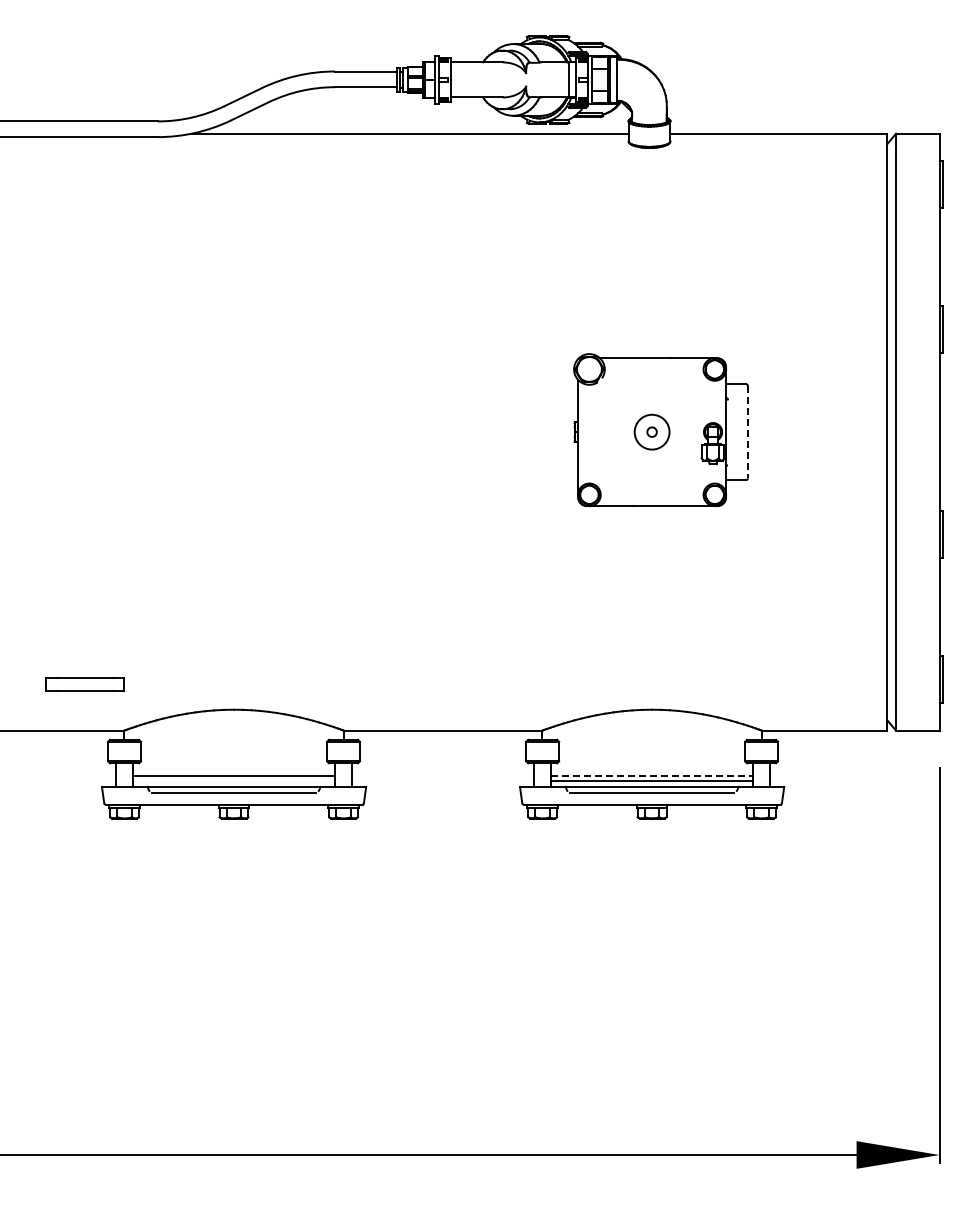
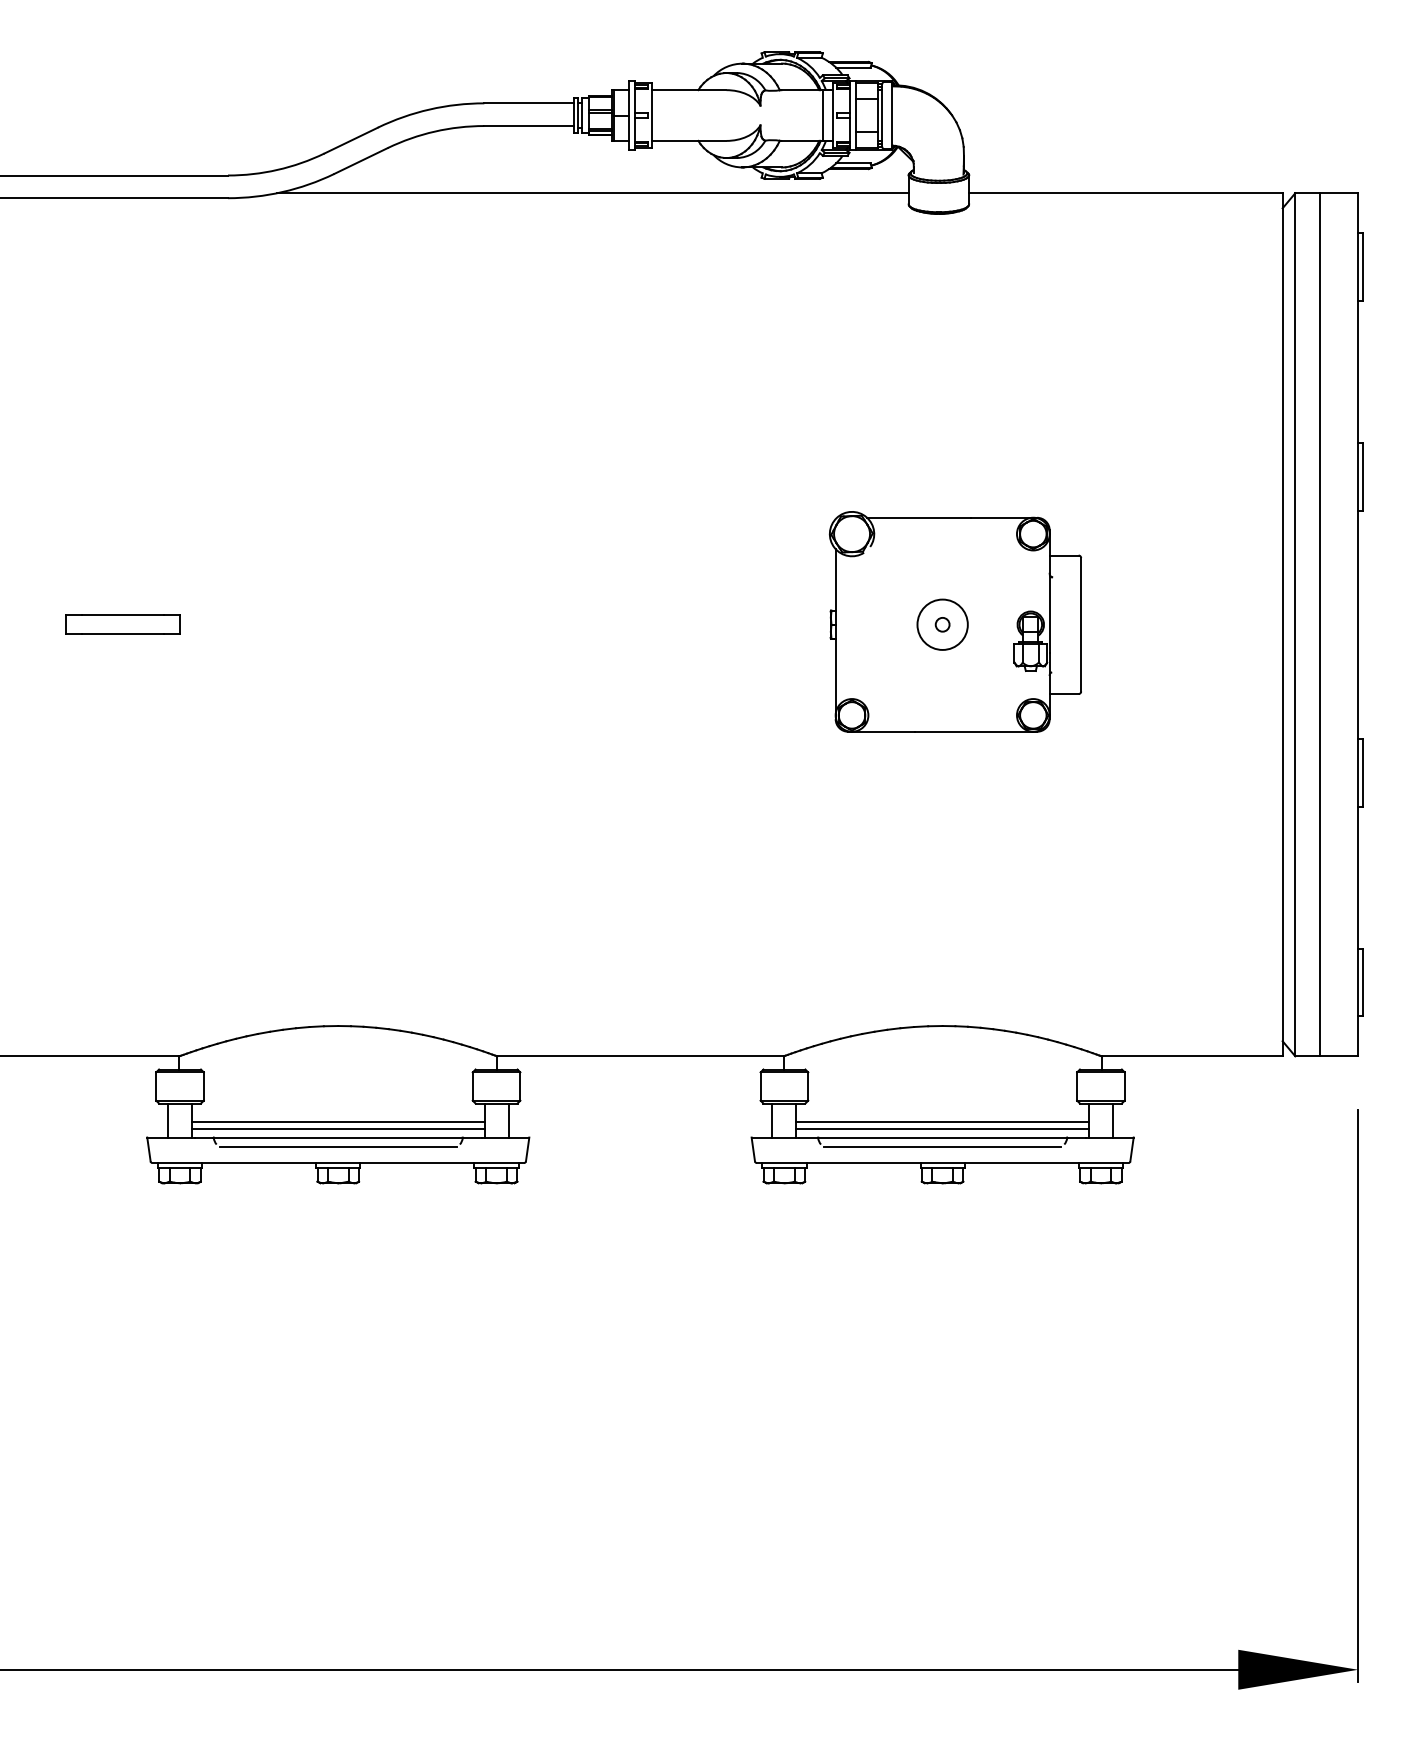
line: (913, 431) -> (1320, 623), added
line: (747, 432) -> (1080, 625), dashed -> solid
part: (84, 684) -> (122, 625), moved
line: (652, 776) -> (943, 1122), dashed -> solid
line: (233, 781) -> (337, 1129), added

